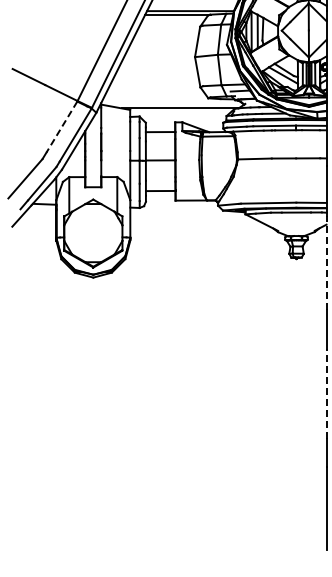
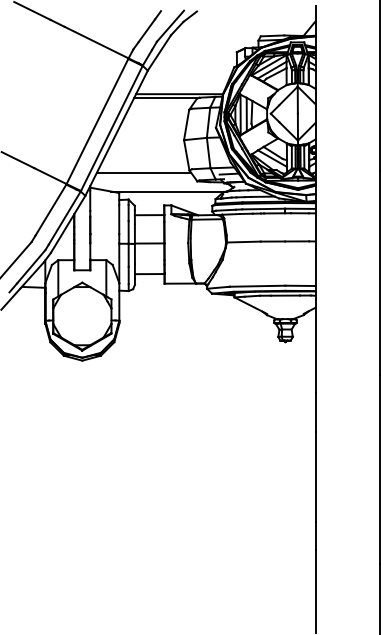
line: (154, 89) -> (143, 172), added
line: (61, 127) -> (50, 210), dashed -> solid
line: (326, 263) -> (315, 346), dashed -> solid
line: (326, 393) -> (315, 476), dashed -> solid

